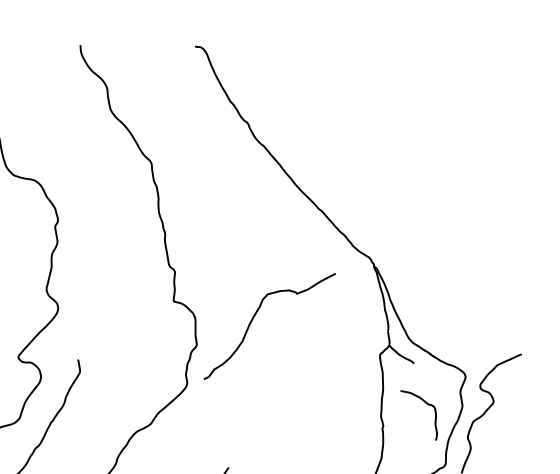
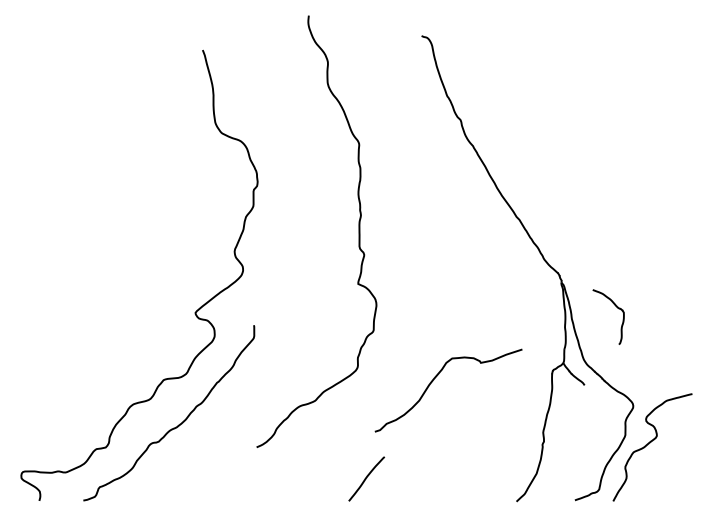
curve: (253, 320) -> (433, 381), moved
part: (426, 404) -> (616, 307), moved

